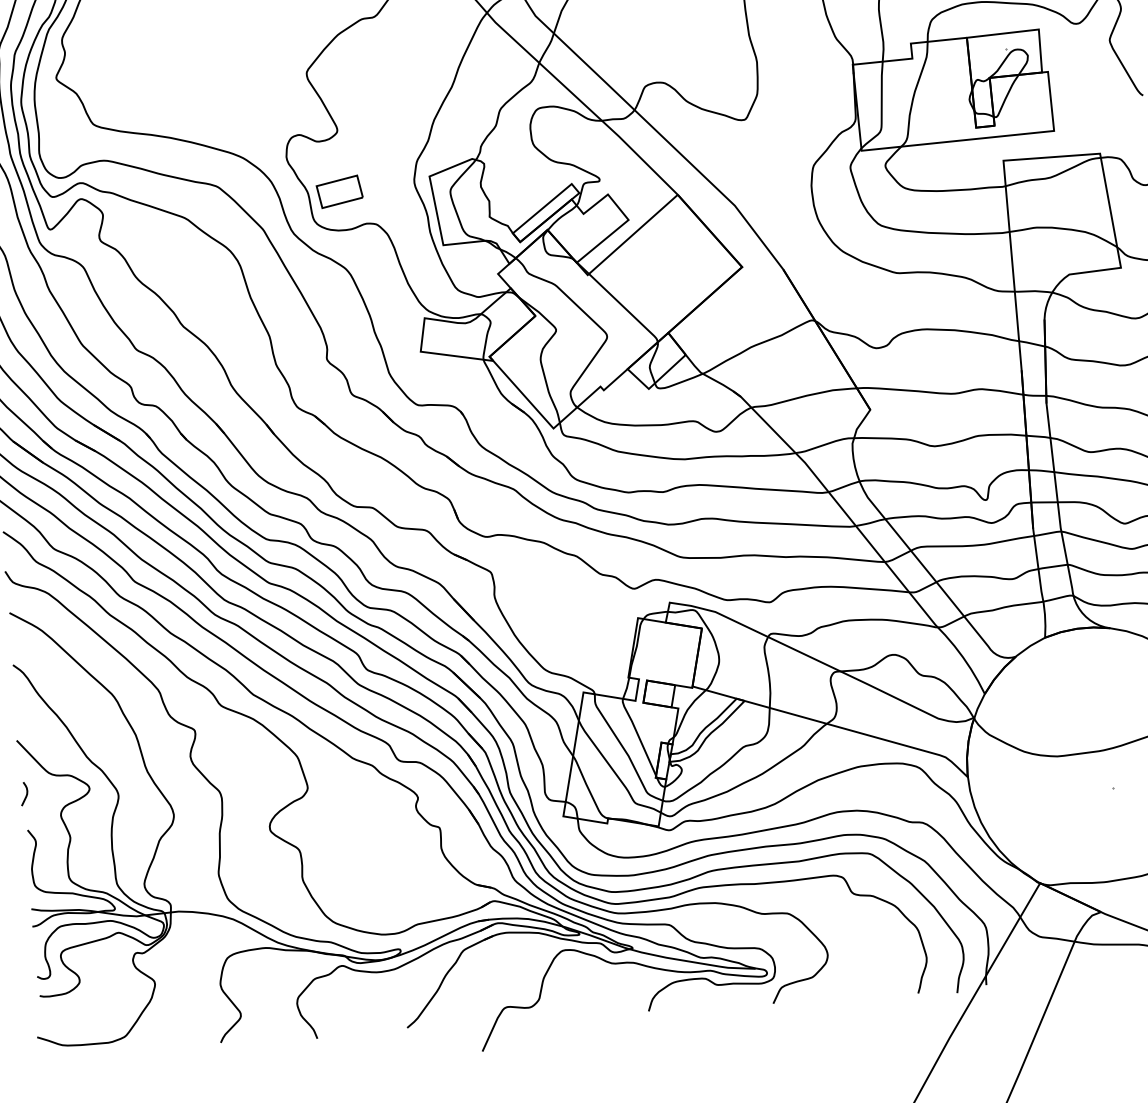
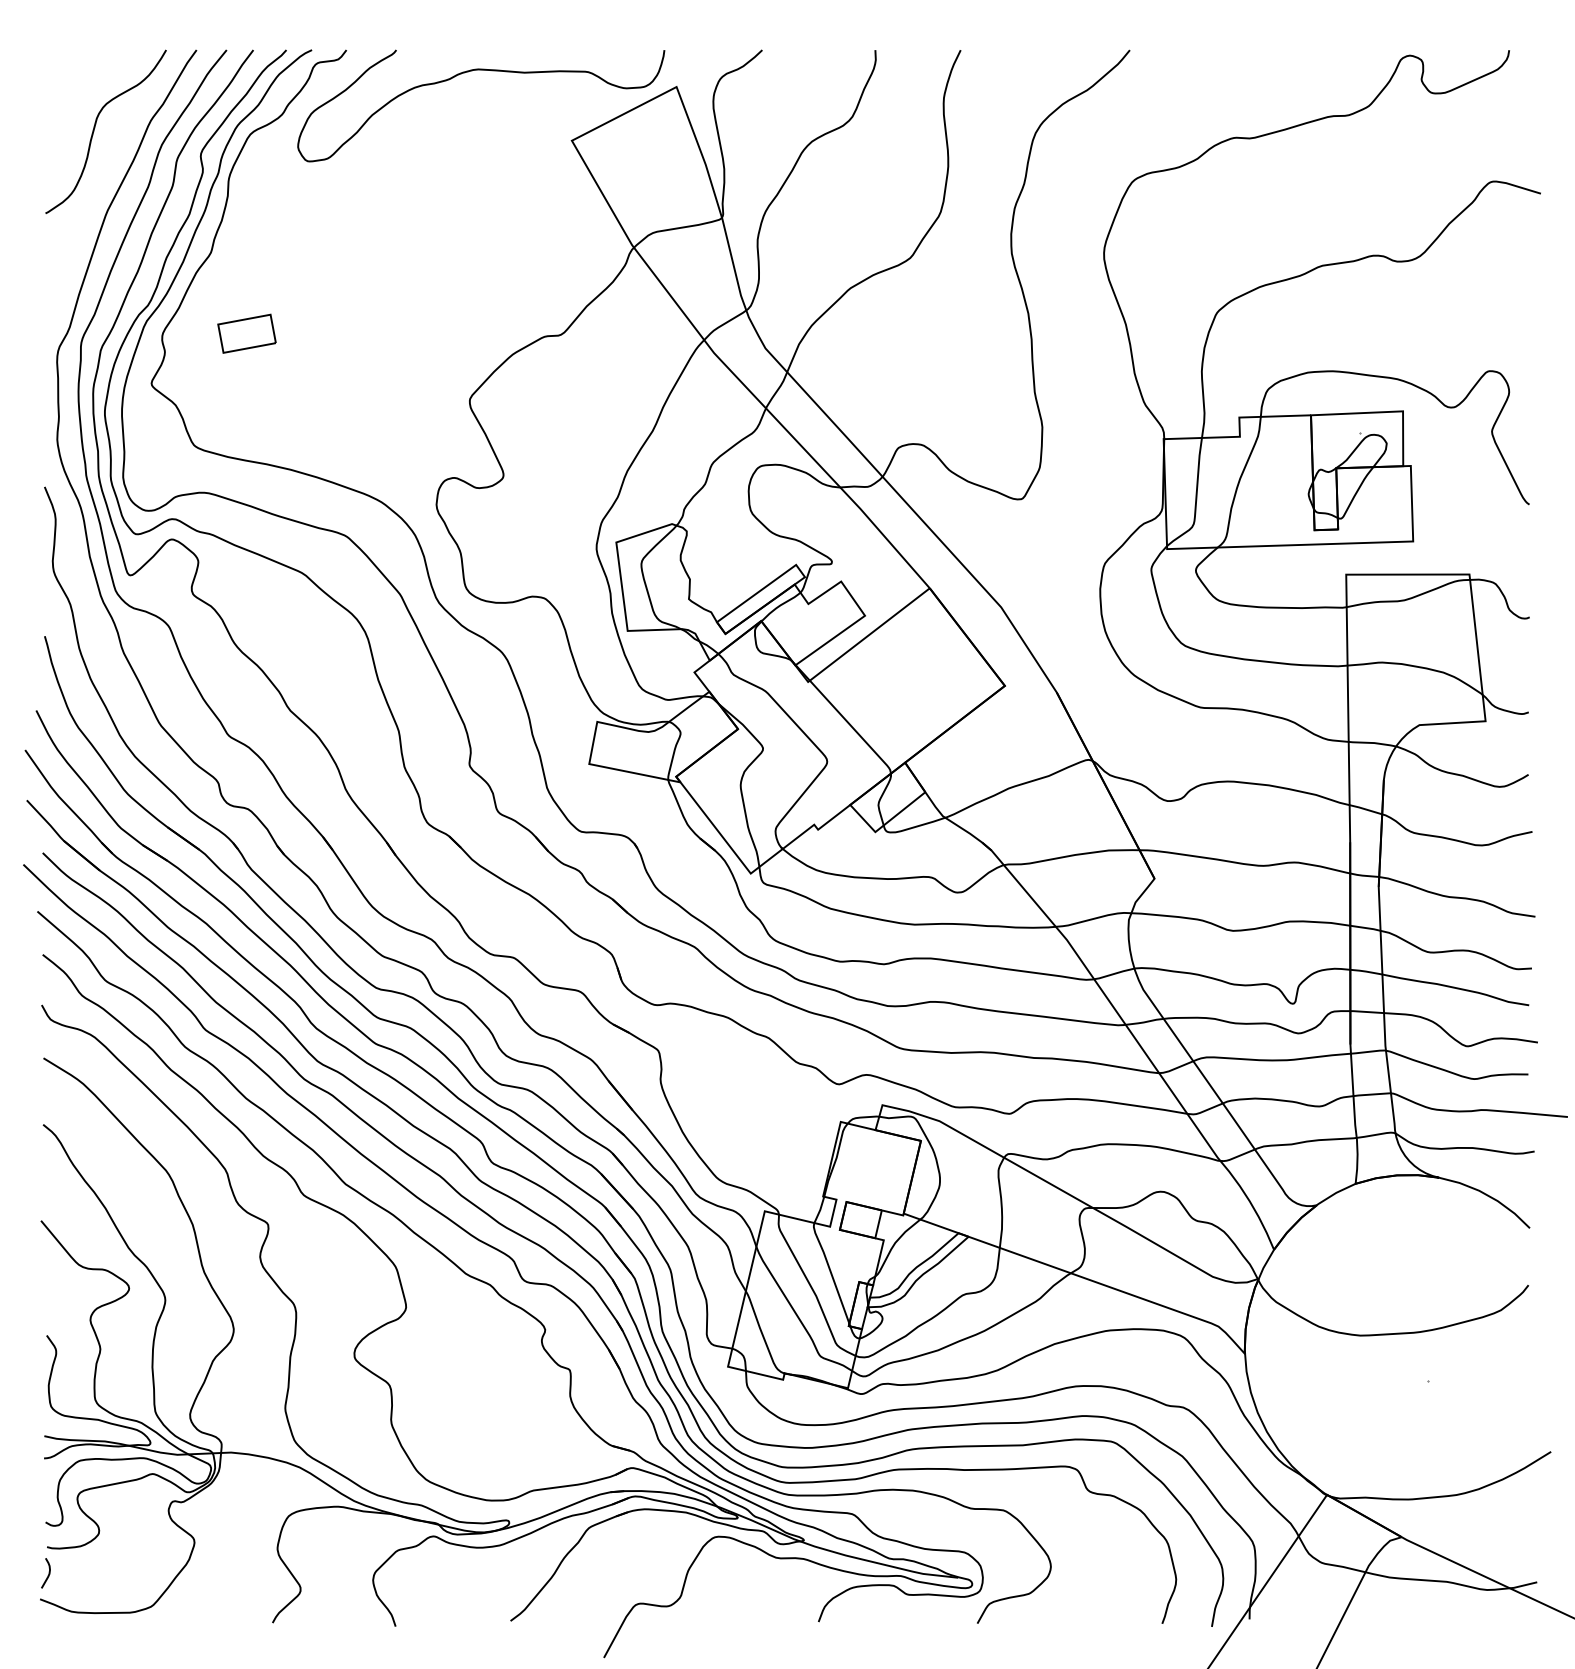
part: (339, 191) -> (246, 333), moved
curve: (25, 795) -> (47, 1575), moved

